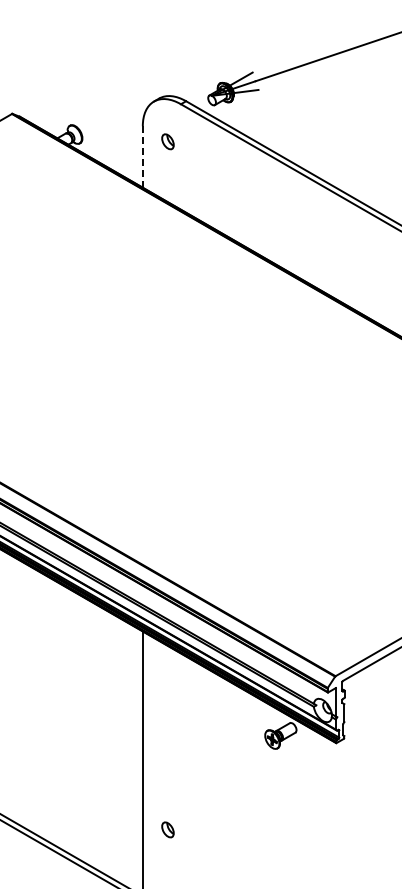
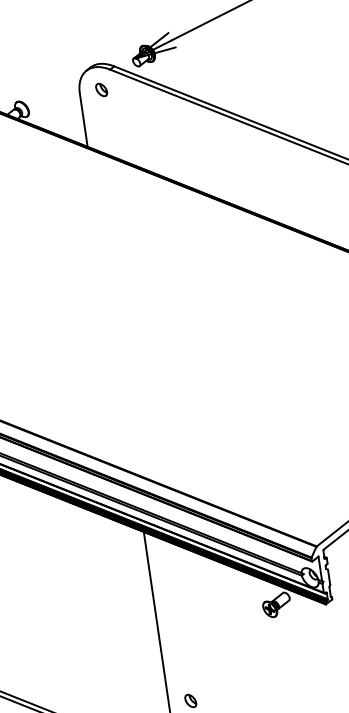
part: (167, 141) -> (101, 89), moved
line: (142, 157) -> (83, 120), dashed -> solid

